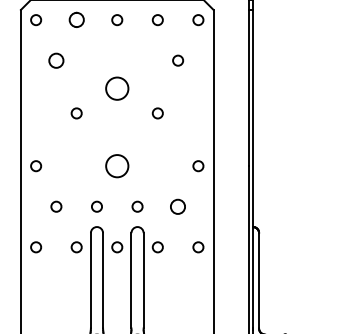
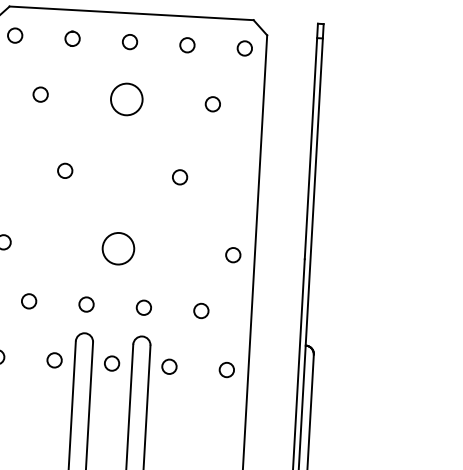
circle: (76, 20) -> (72, 39), size x0.71
circle: (56, 60) -> (40, 94), size x0.71
circle: (117, 88) -> (127, 99), moved
circle: (178, 206) -> (201, 310), size x0.71

